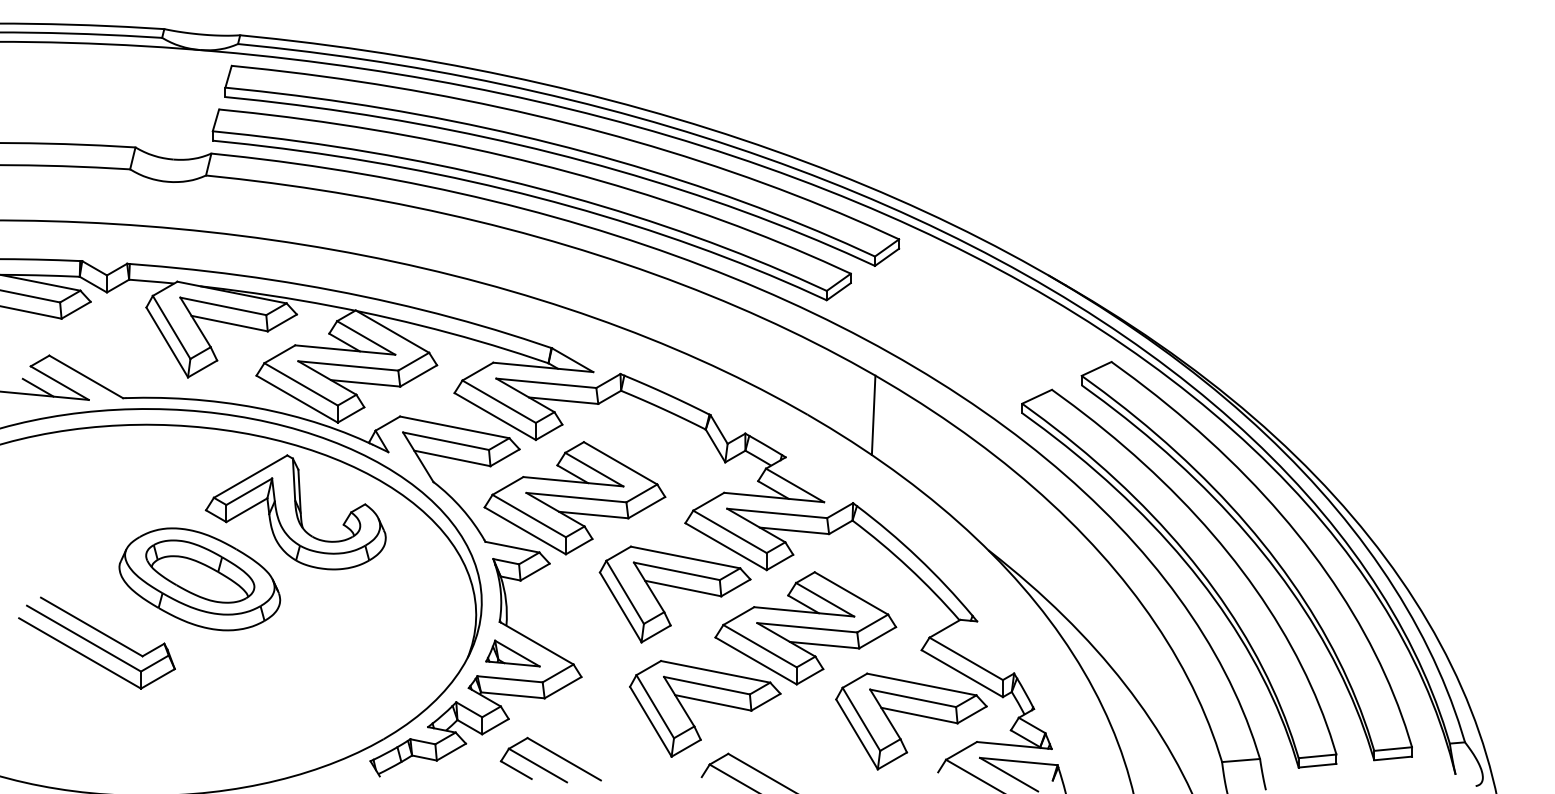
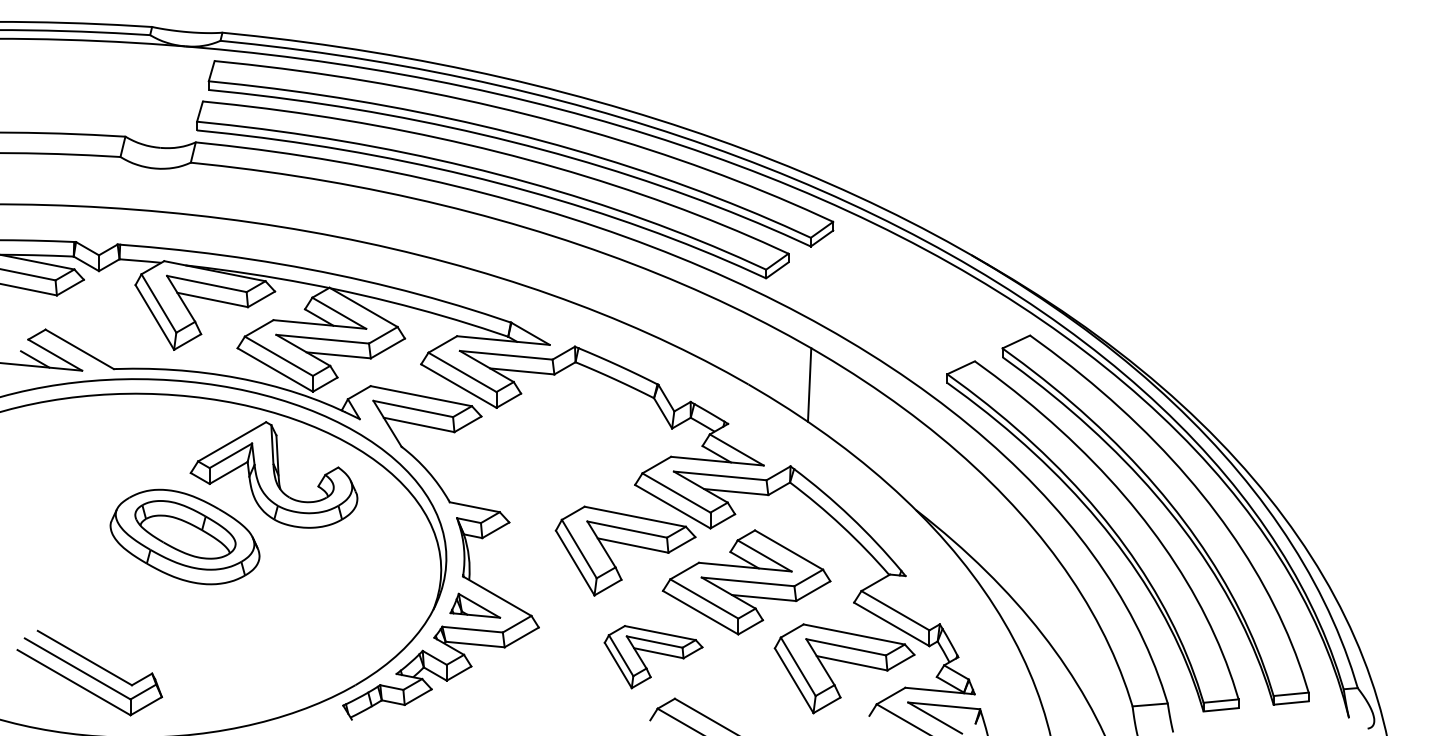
part: (574, 498) -> (532, 462), removed
part: (96, 642) -> (89, 672), moved
part: (705, 708) -> (653, 656), size x0.7
part: (550, 759) -> (510, 704), removed

